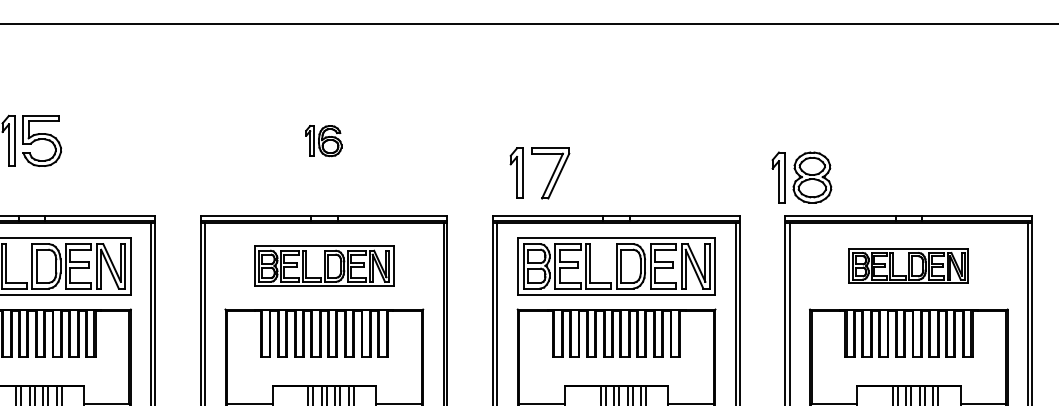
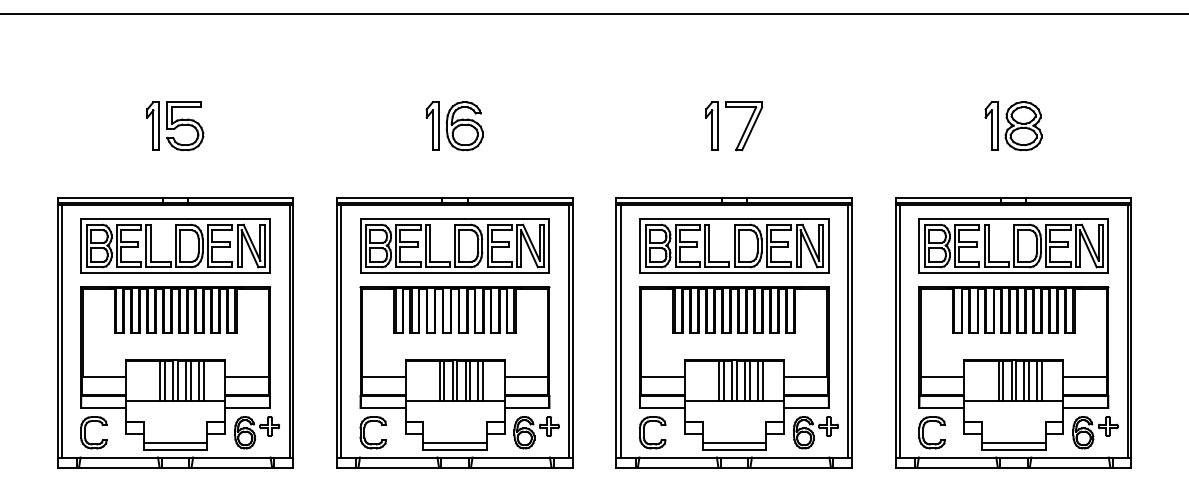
part: (323, 141) -> (454, 126), size x1.67
part: (801, 177) -> (1013, 126), moved
part: (549, 178) -> (743, 131), moved
part: (323, 265) -> (454, 245), size x1.43
part: (908, 265) -> (1013, 245), size x1.67

